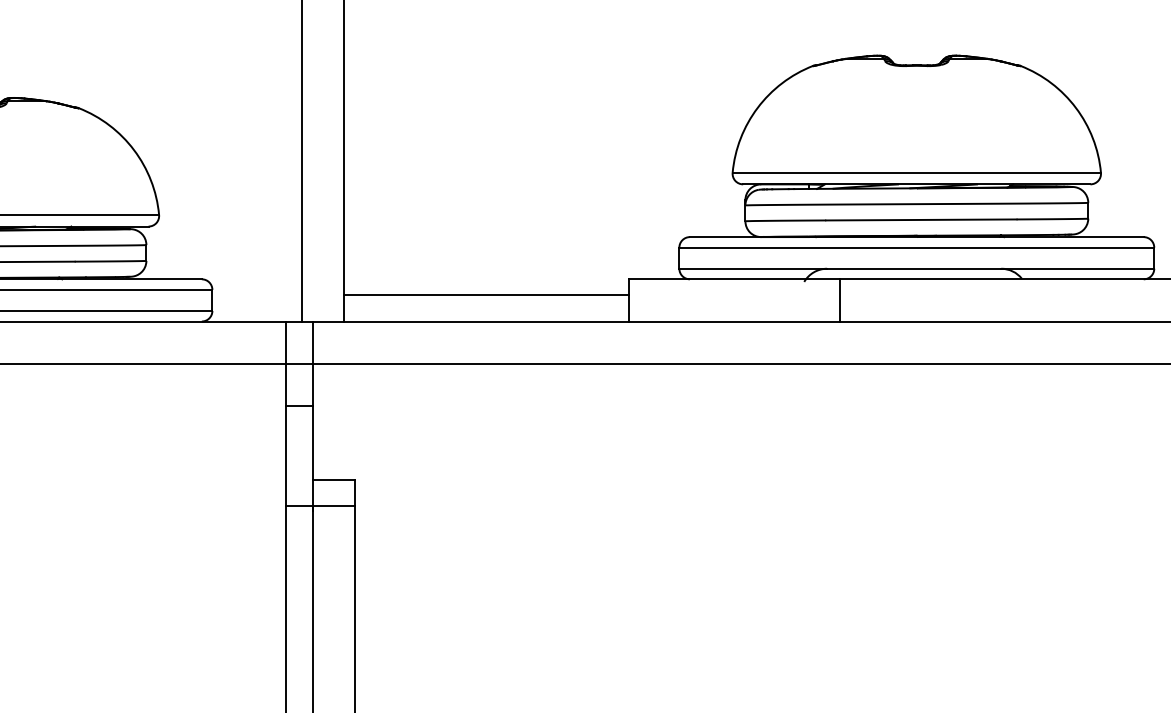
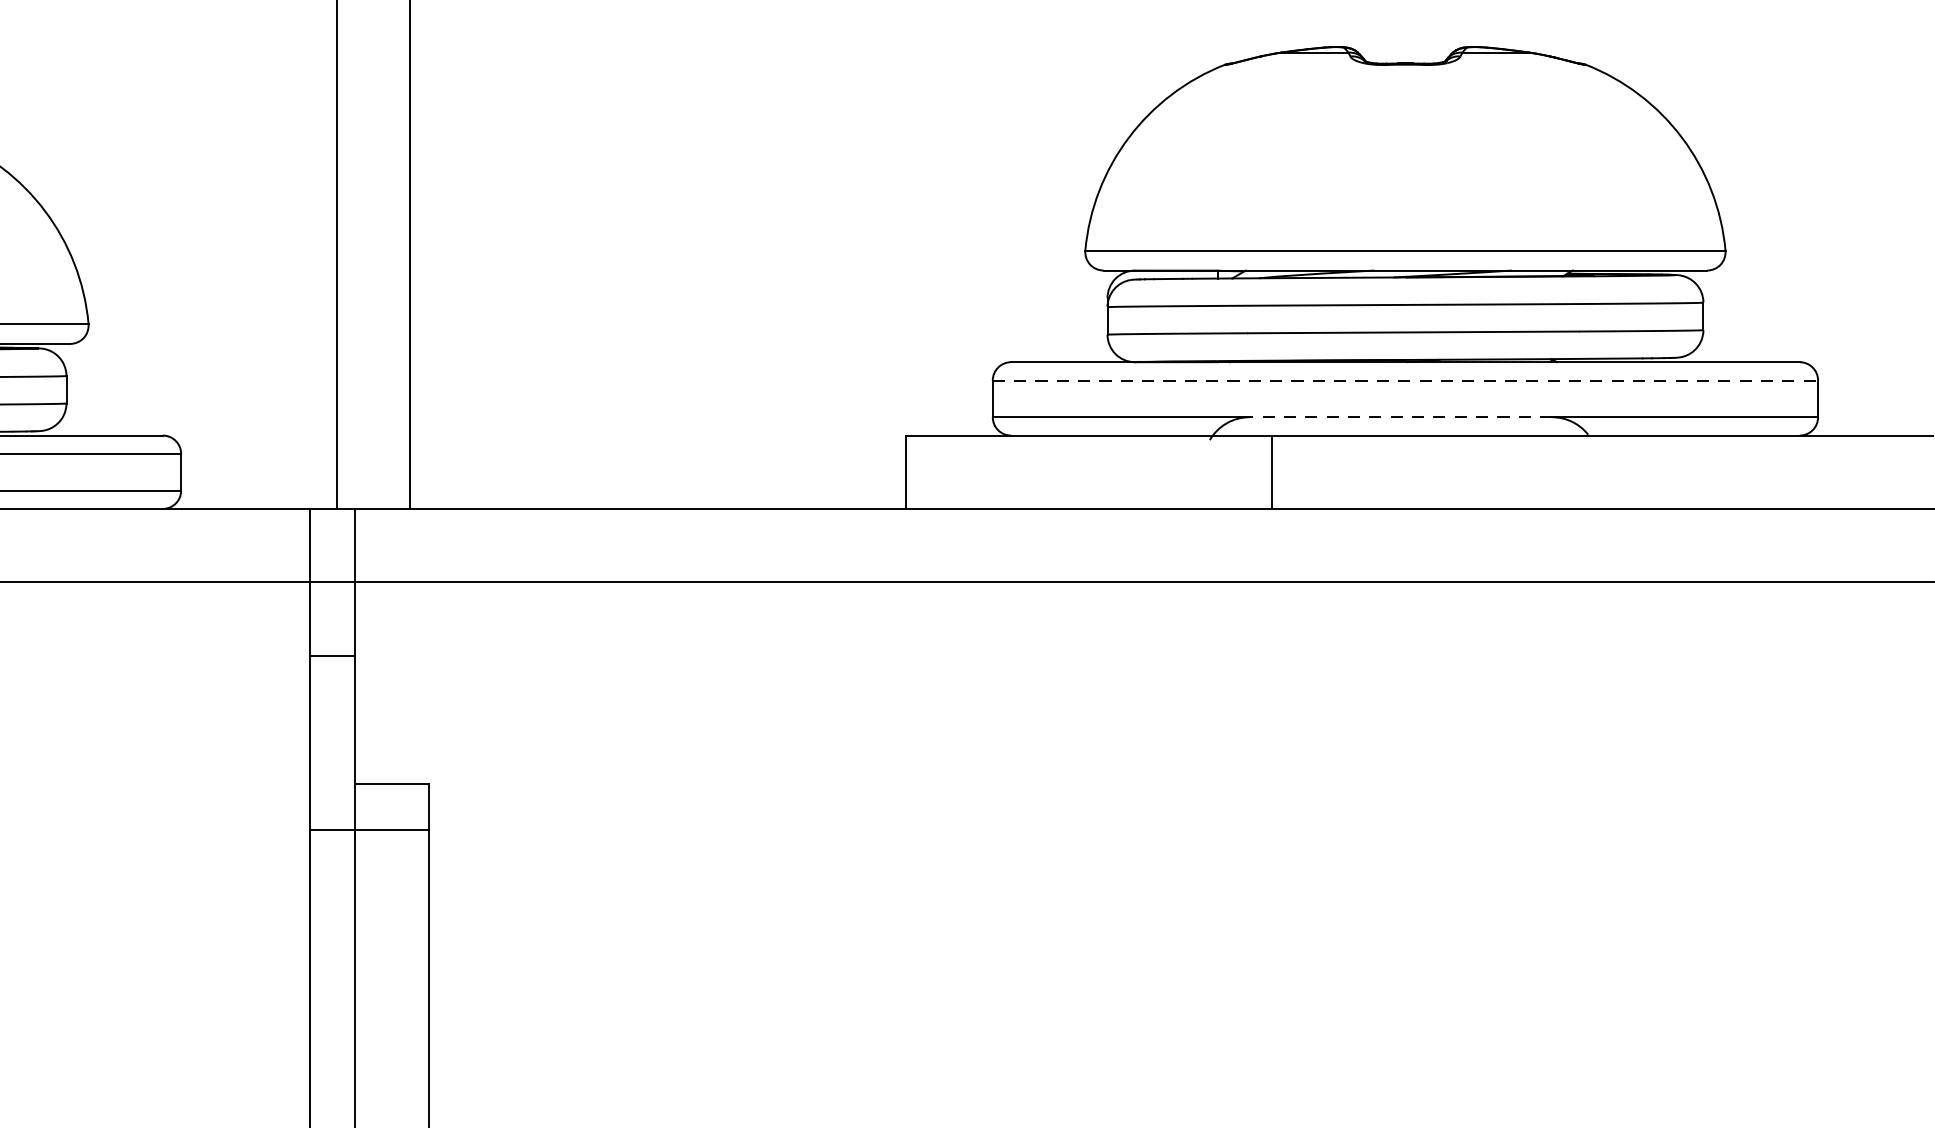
line: (917, 247) -> (1406, 380), solid -> dashed
line: (913, 268) -> (1399, 416), solid -> dashed
line: (486, 295) -> (657, 463), removed

